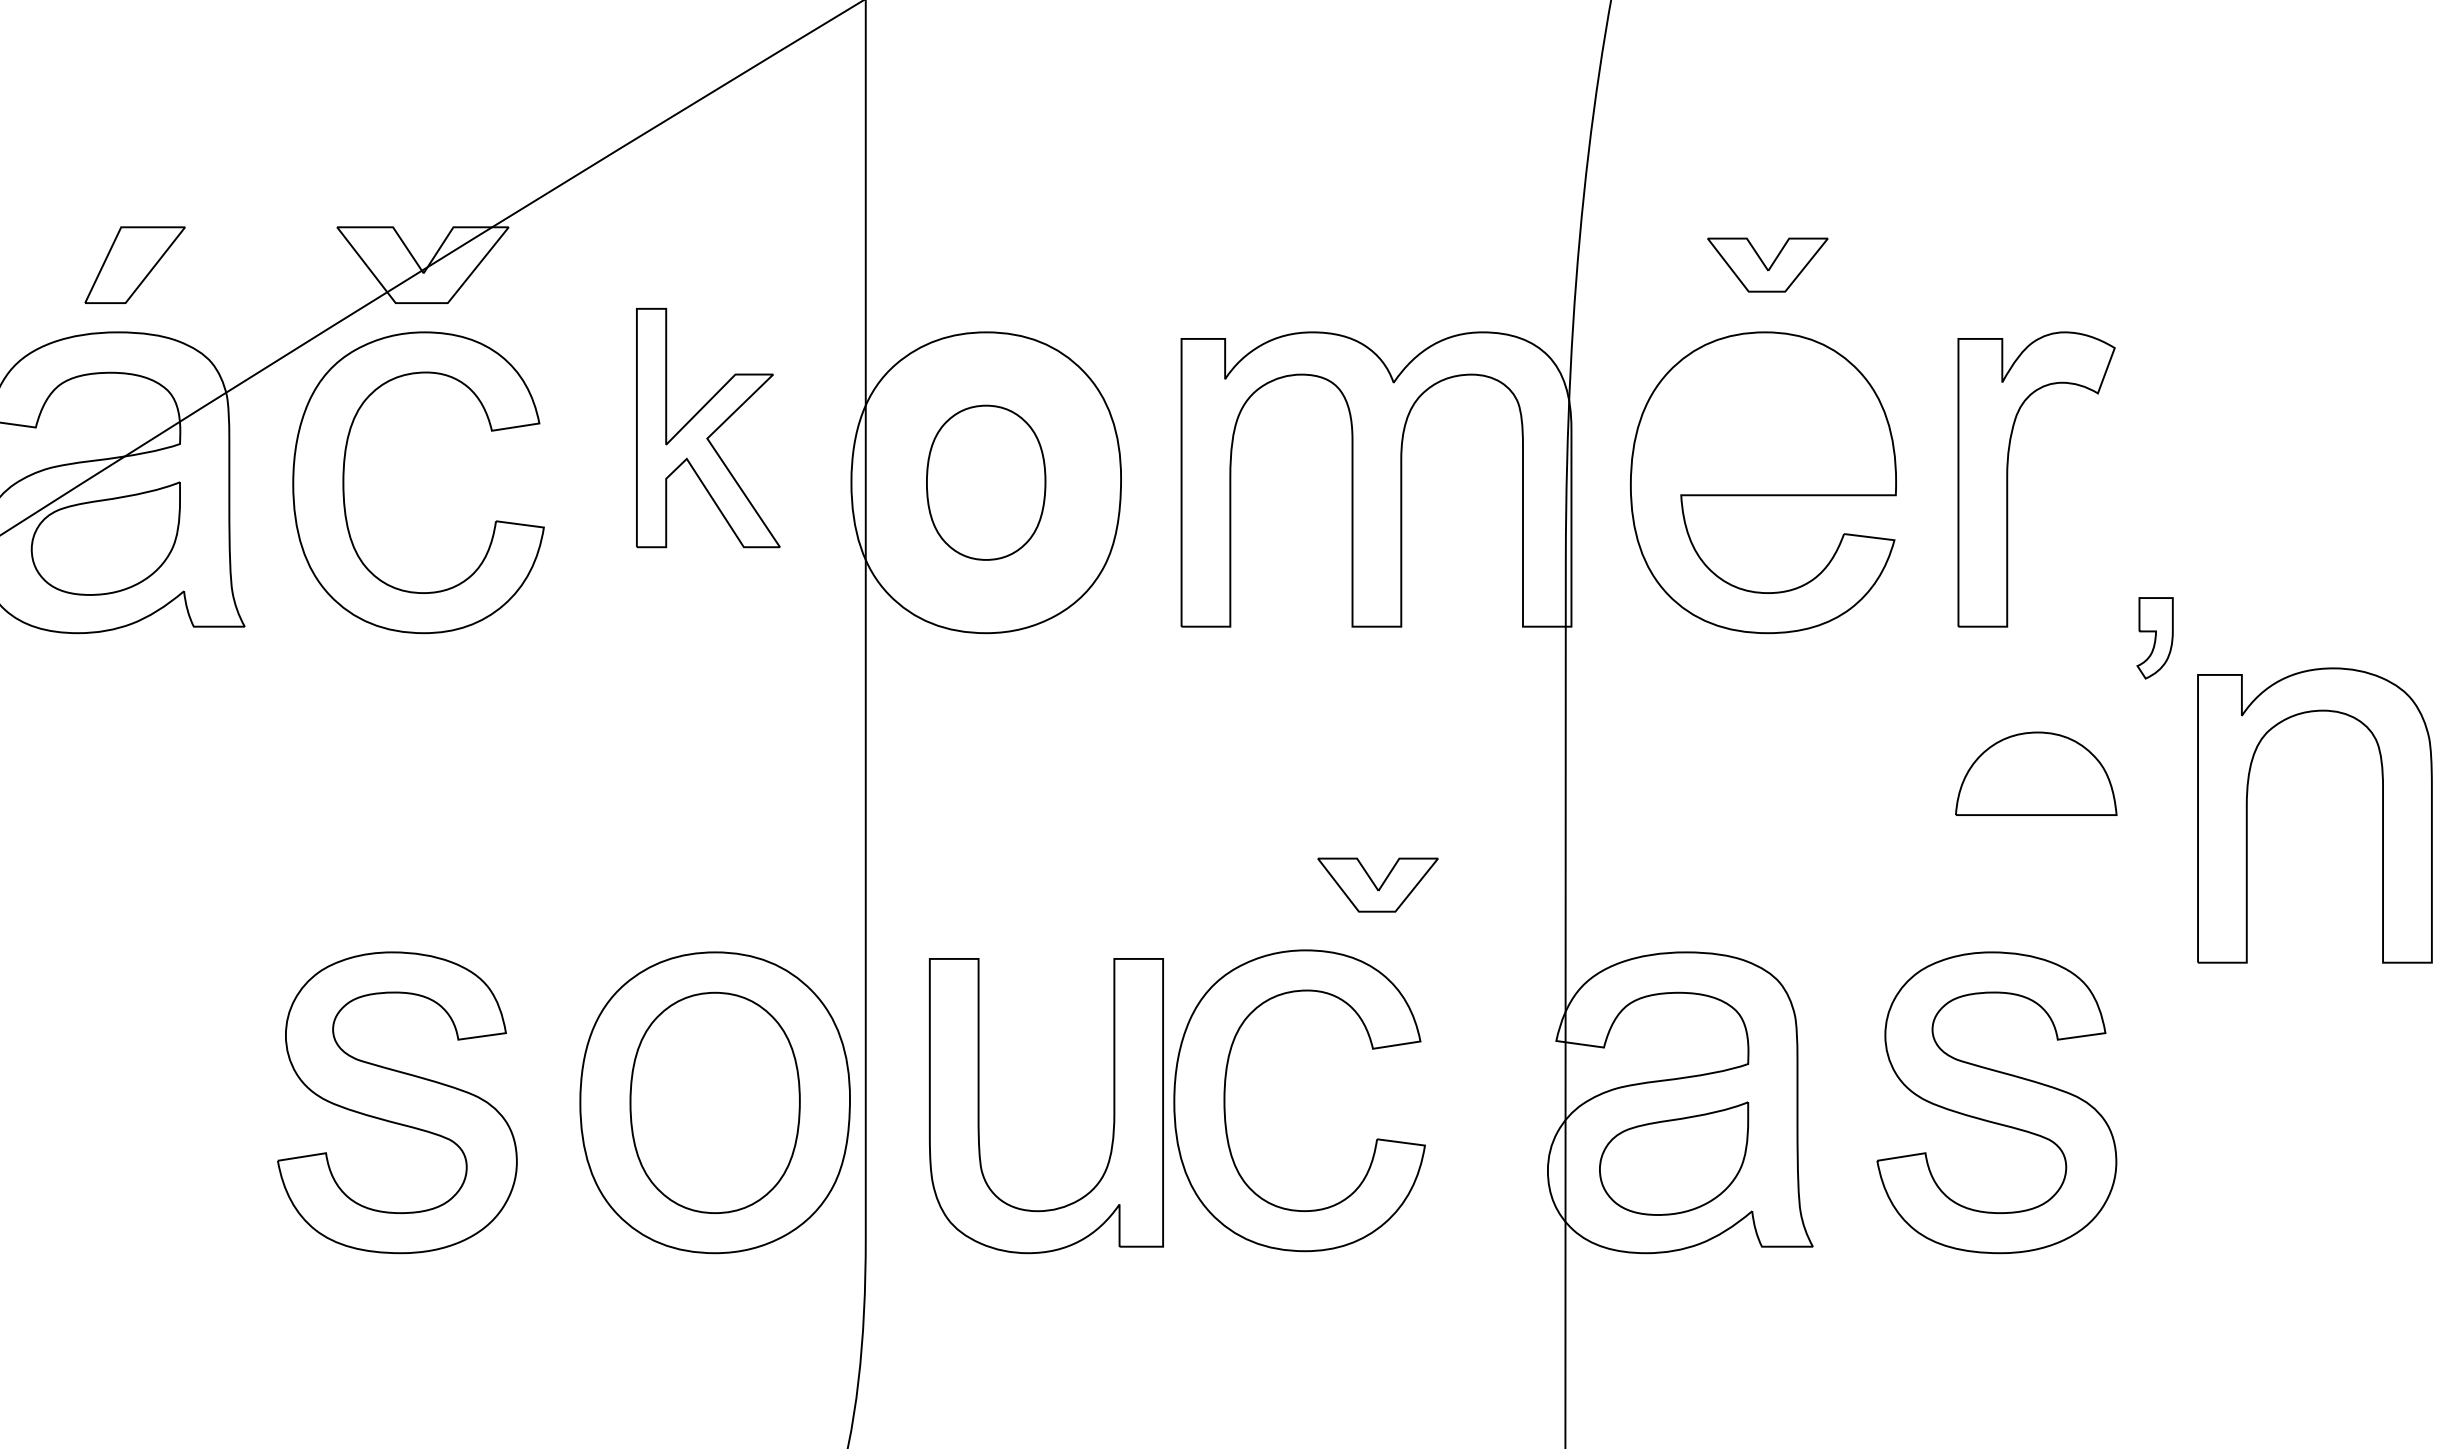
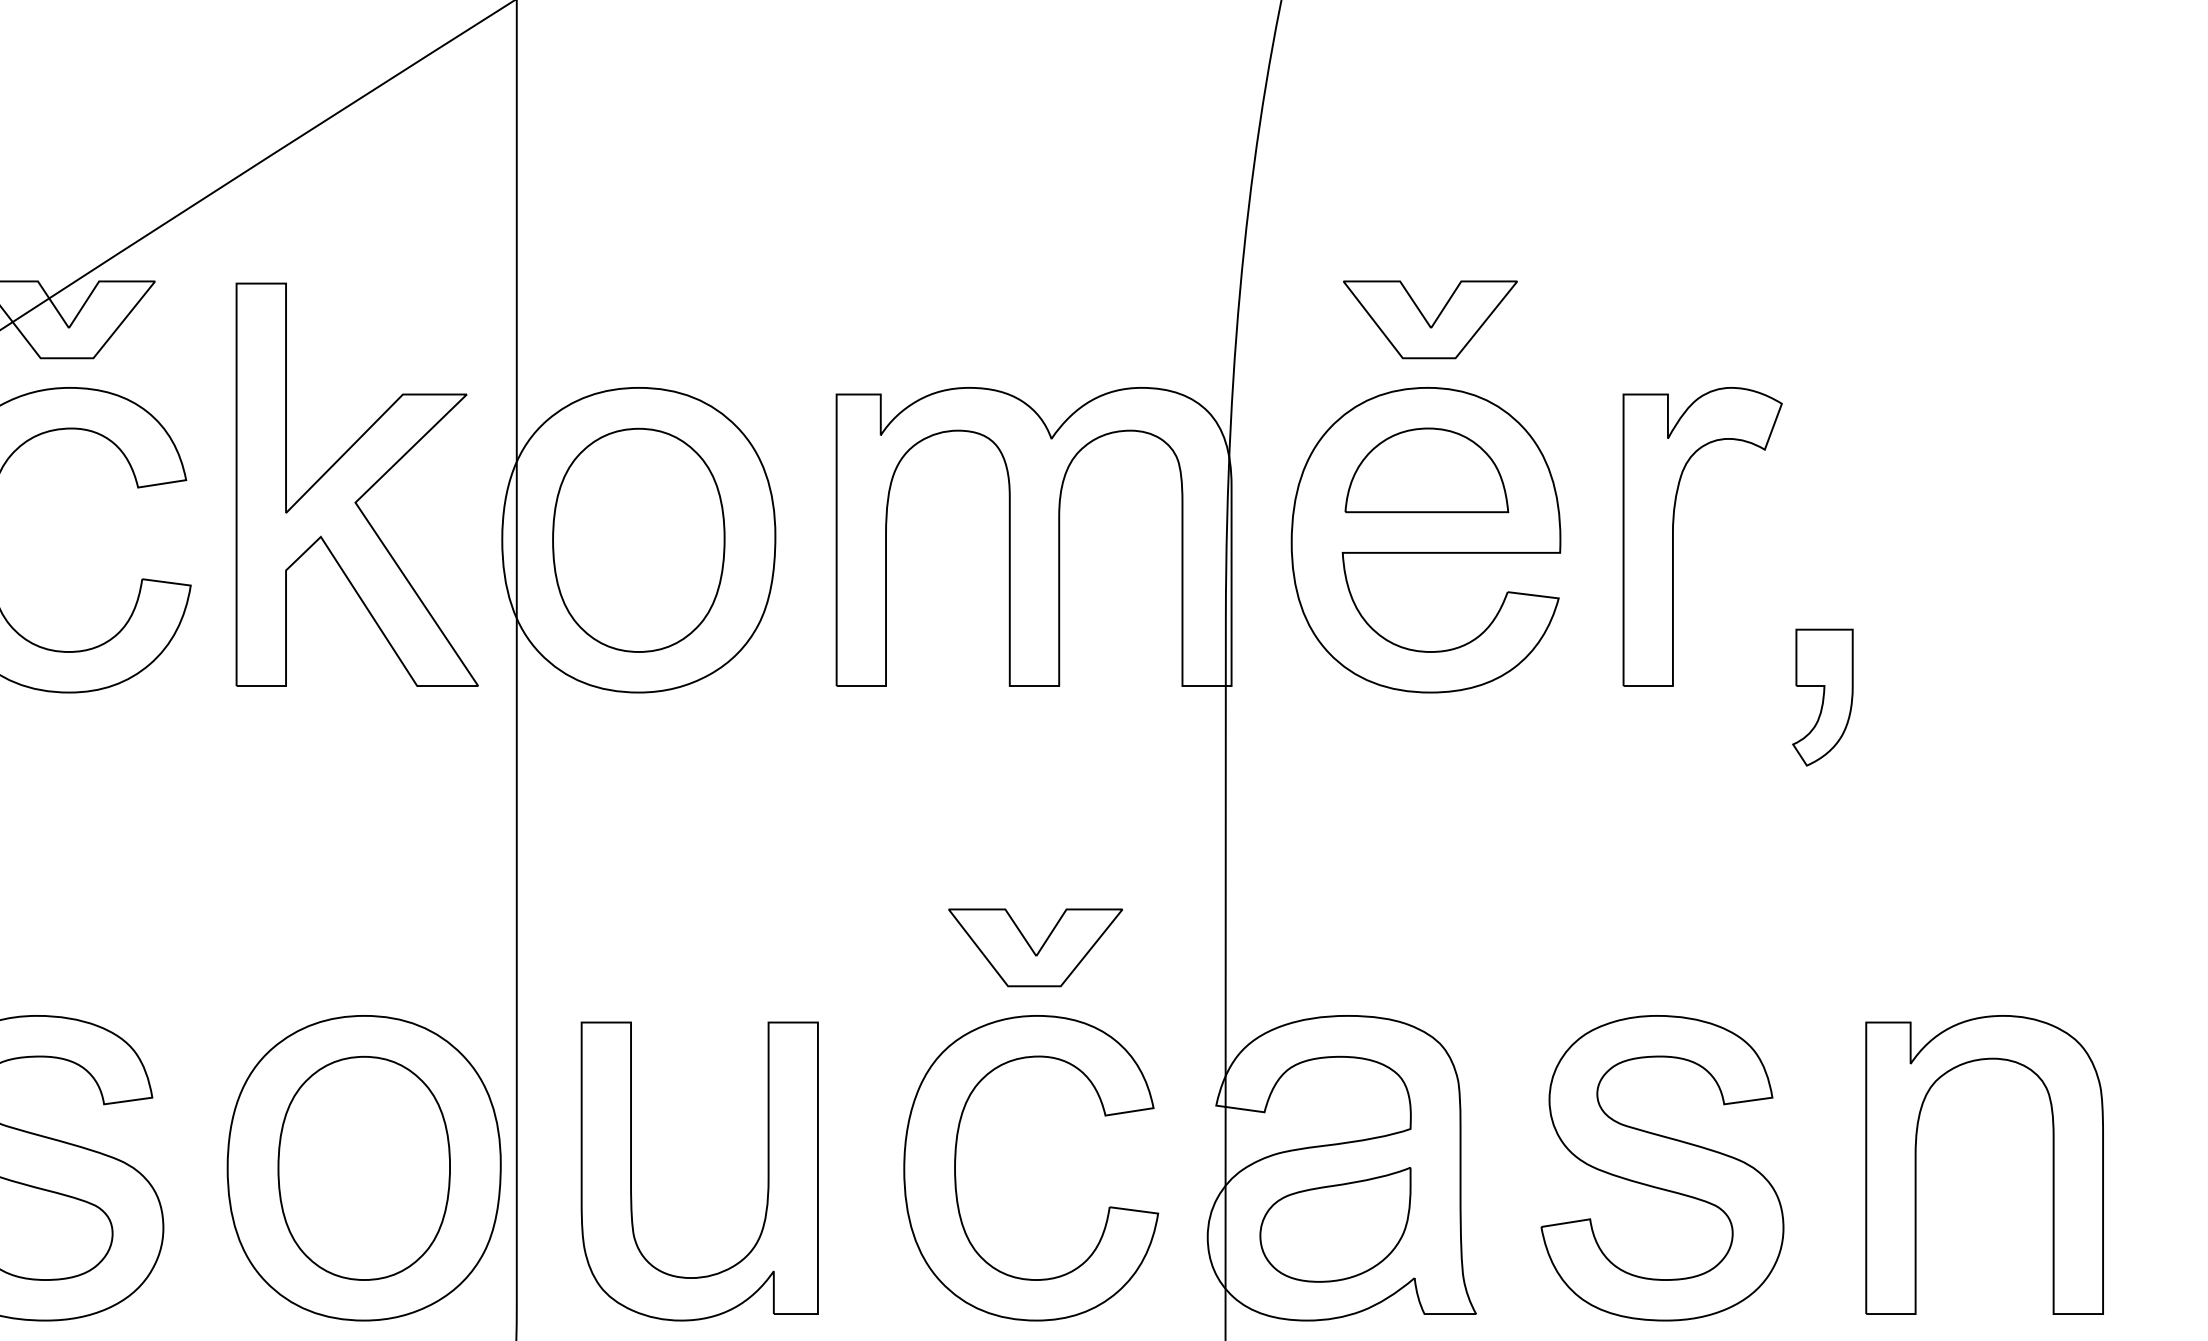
part: (1767, 264) -> (1430, 319), size x1.43
part: (708, 427) -> (357, 484), size x1.67
part: (985, 482) -> (638, 539), size x1.43
part: (2154, 638) -> (1822, 697), size x1.67
part: (2036, 773) -> (1427, 470), moved
part: (2247, 815) -> (1916, 1164), moved
part: (1377, 884) -> (1035, 947), size x1.43
part: (1225, 1100) -> (956, 1167), moved

